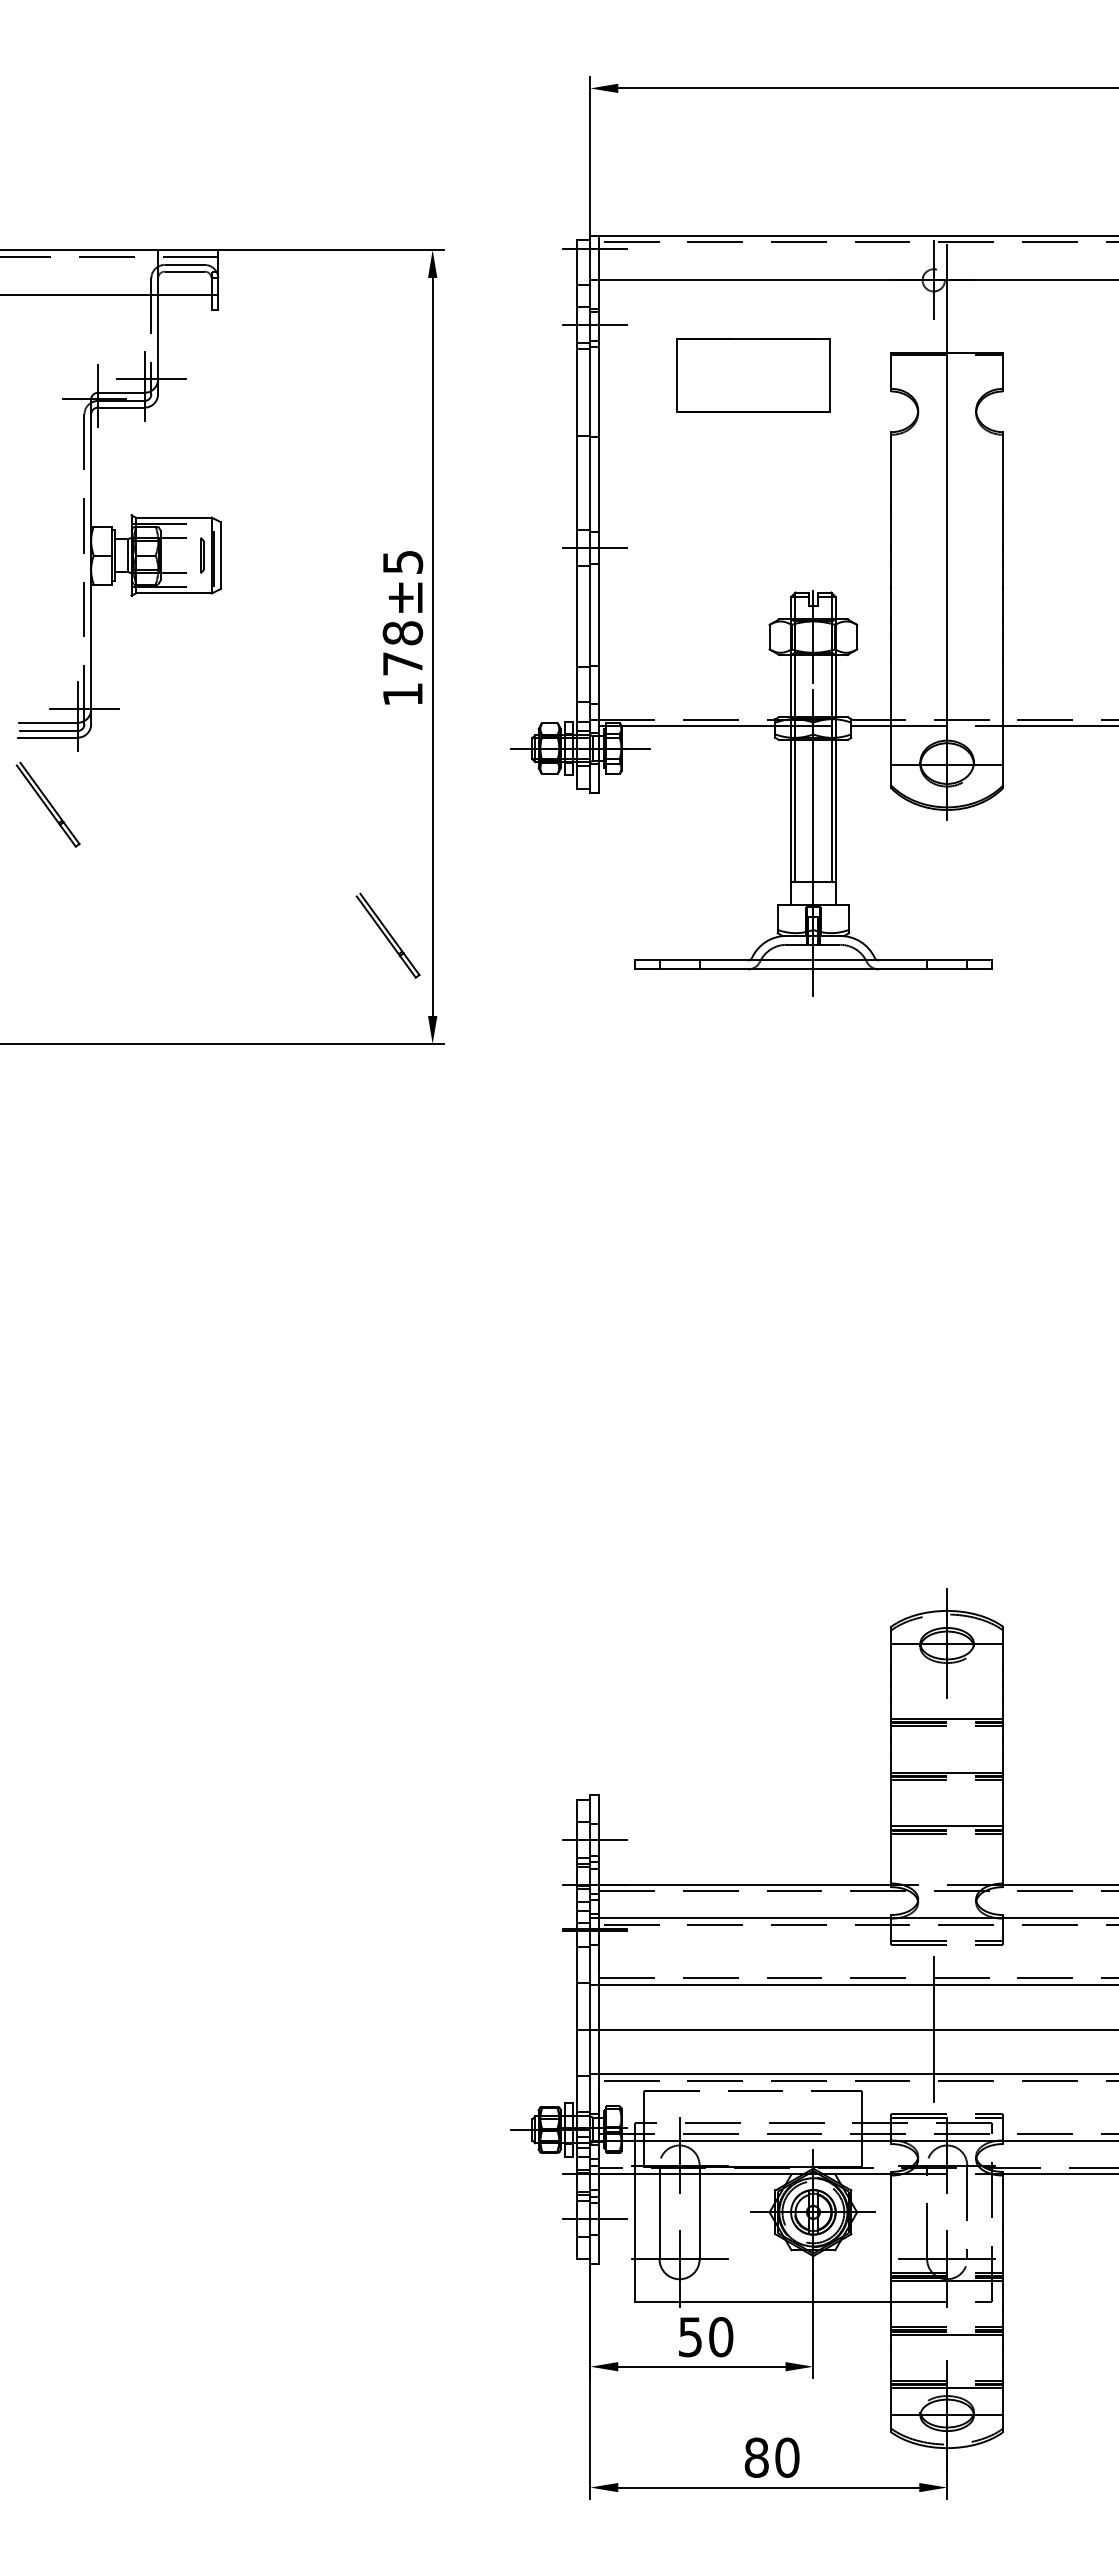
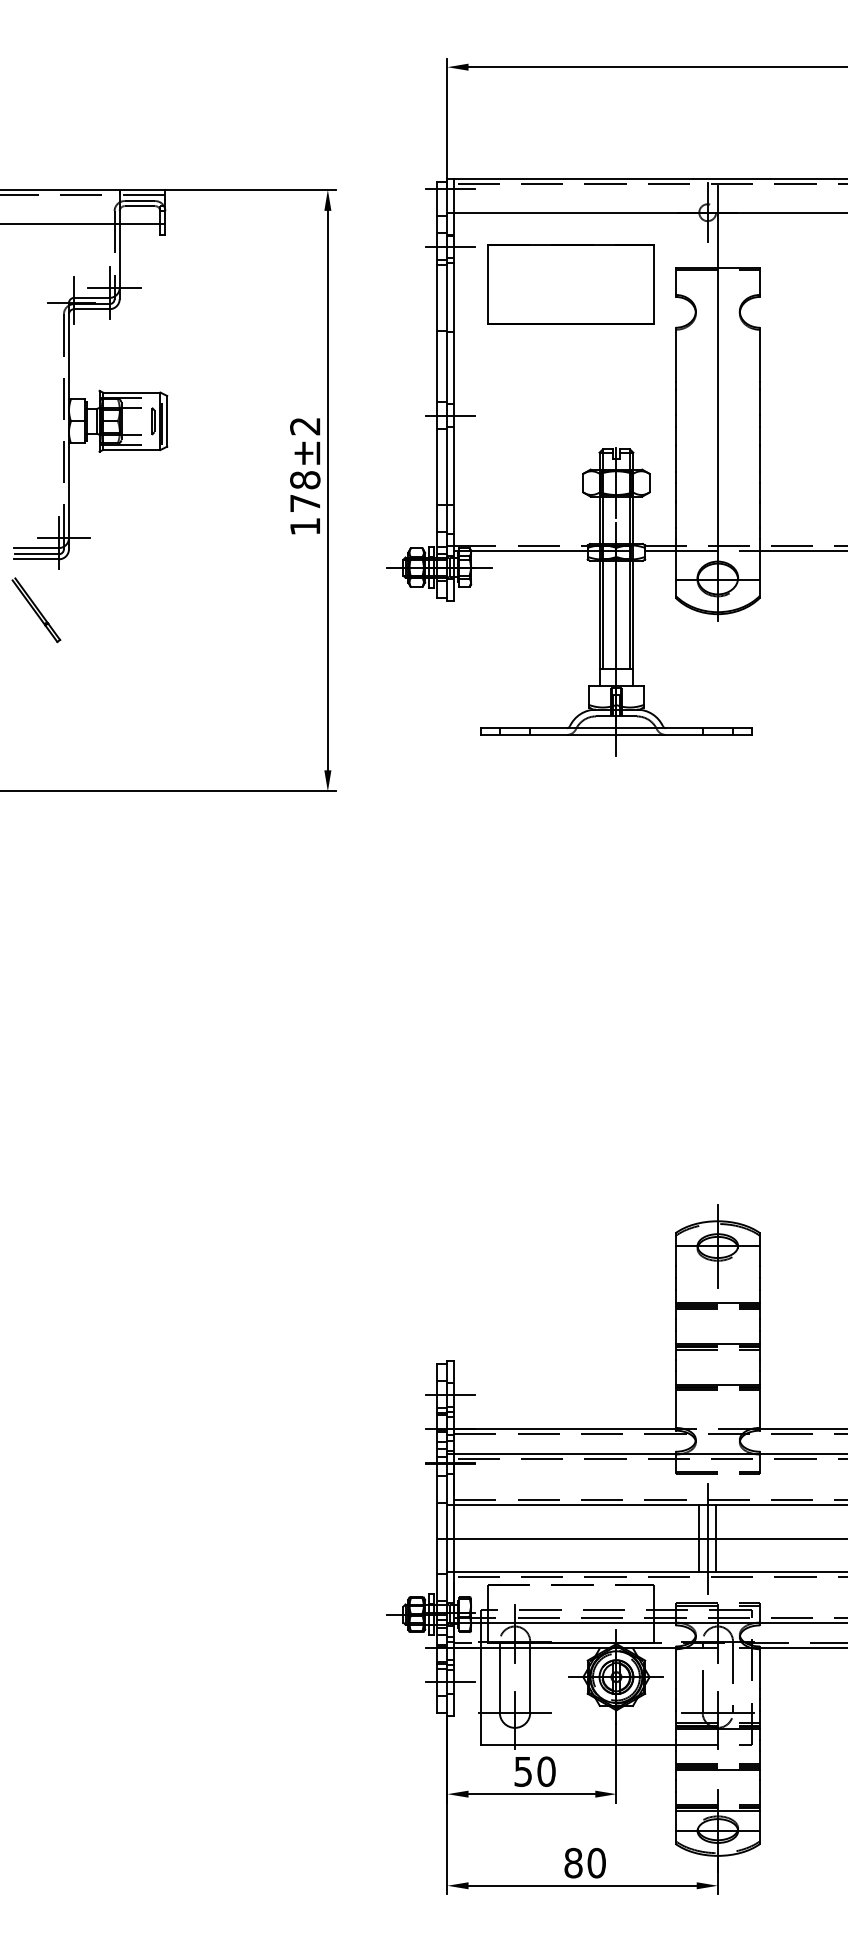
part: (752, 375) -> (570, 284), size x1.43
text: (402, 562) -> (304, 426), ±5 -> ±2
part: (387, 935) -> (293, 709), removed
line: (922, 2029) -> (699, 1538), added
line: (944, 2029) -> (715, 1538), added

